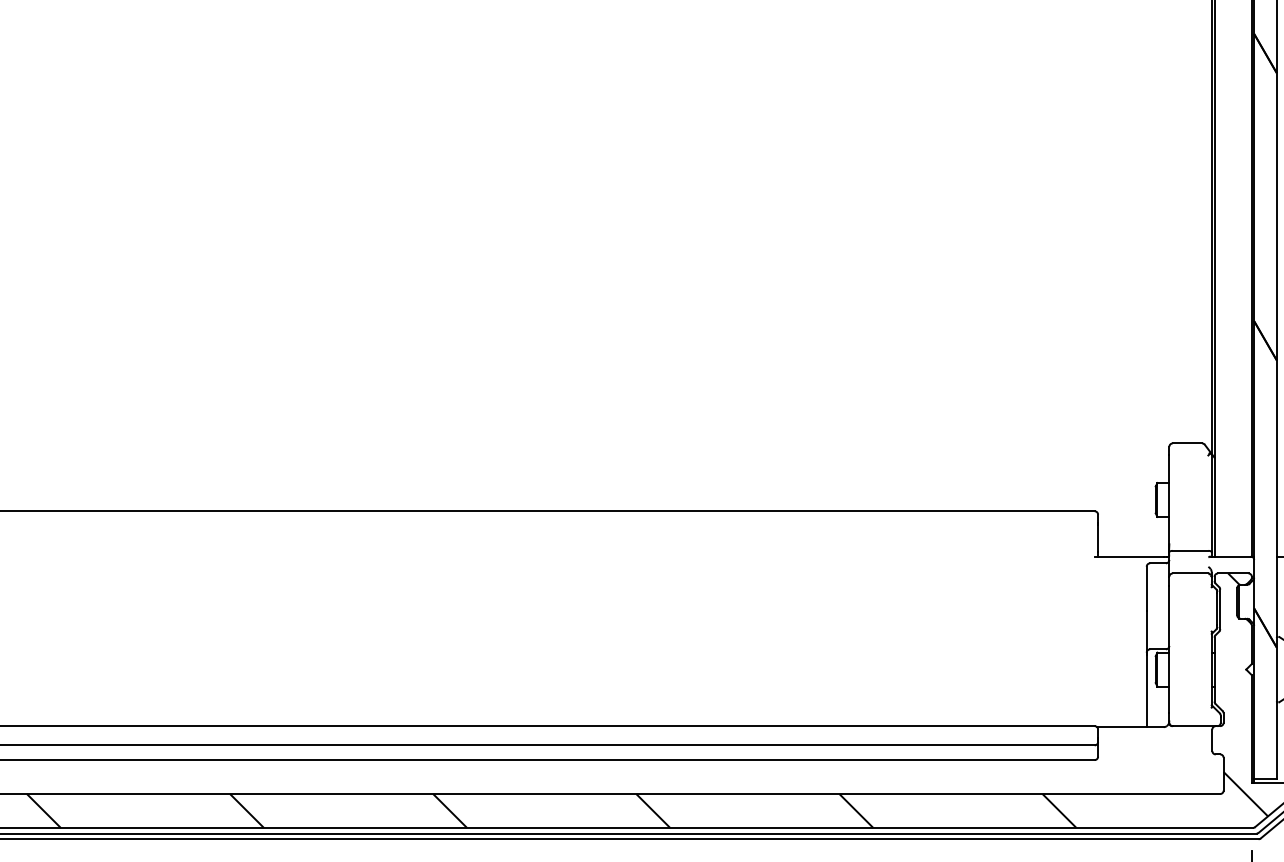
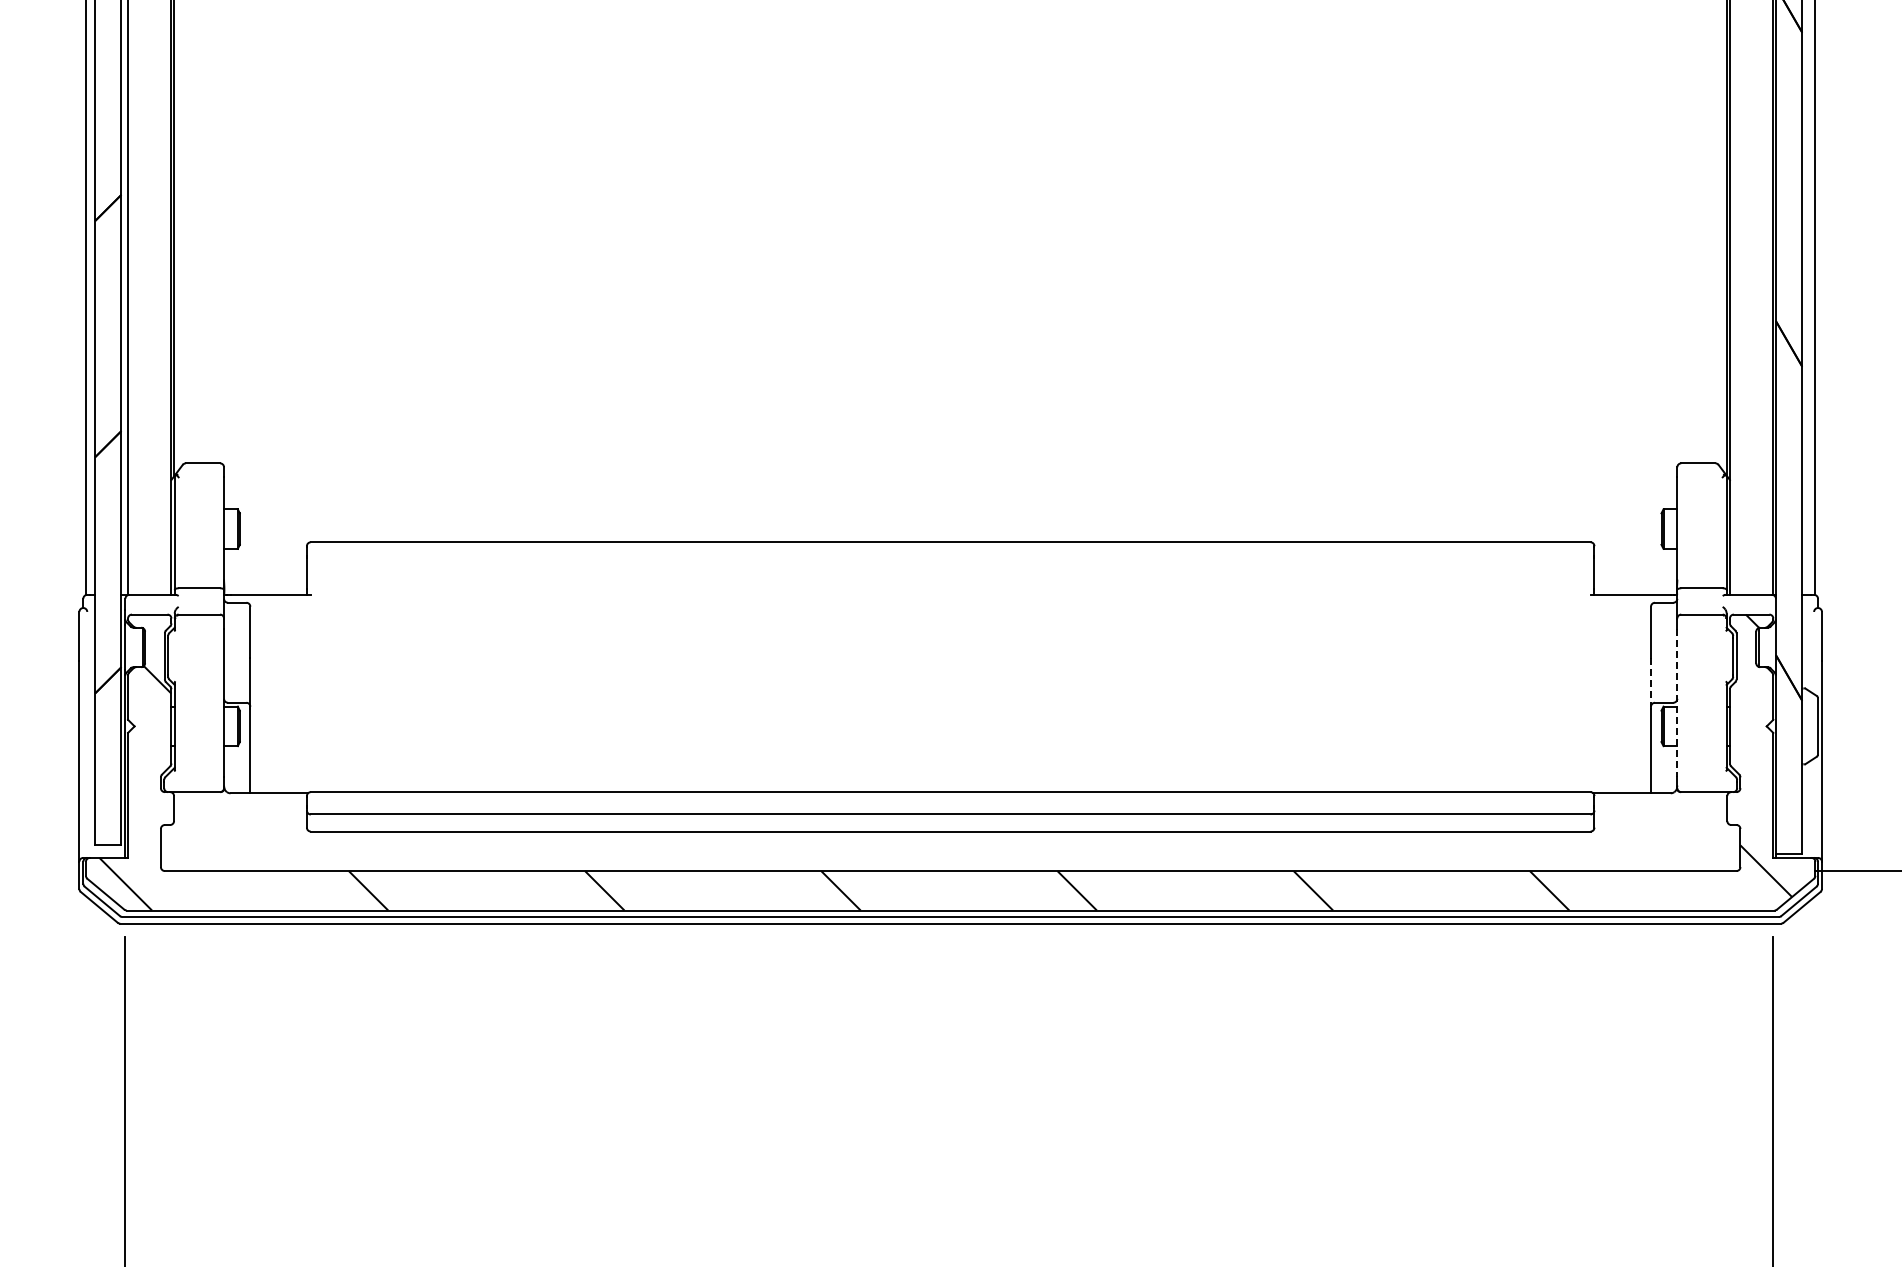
line: (1147, 632) -> (1651, 683), solid -> dashed
line: (1169, 649) -> (1677, 702), solid -> dashed

